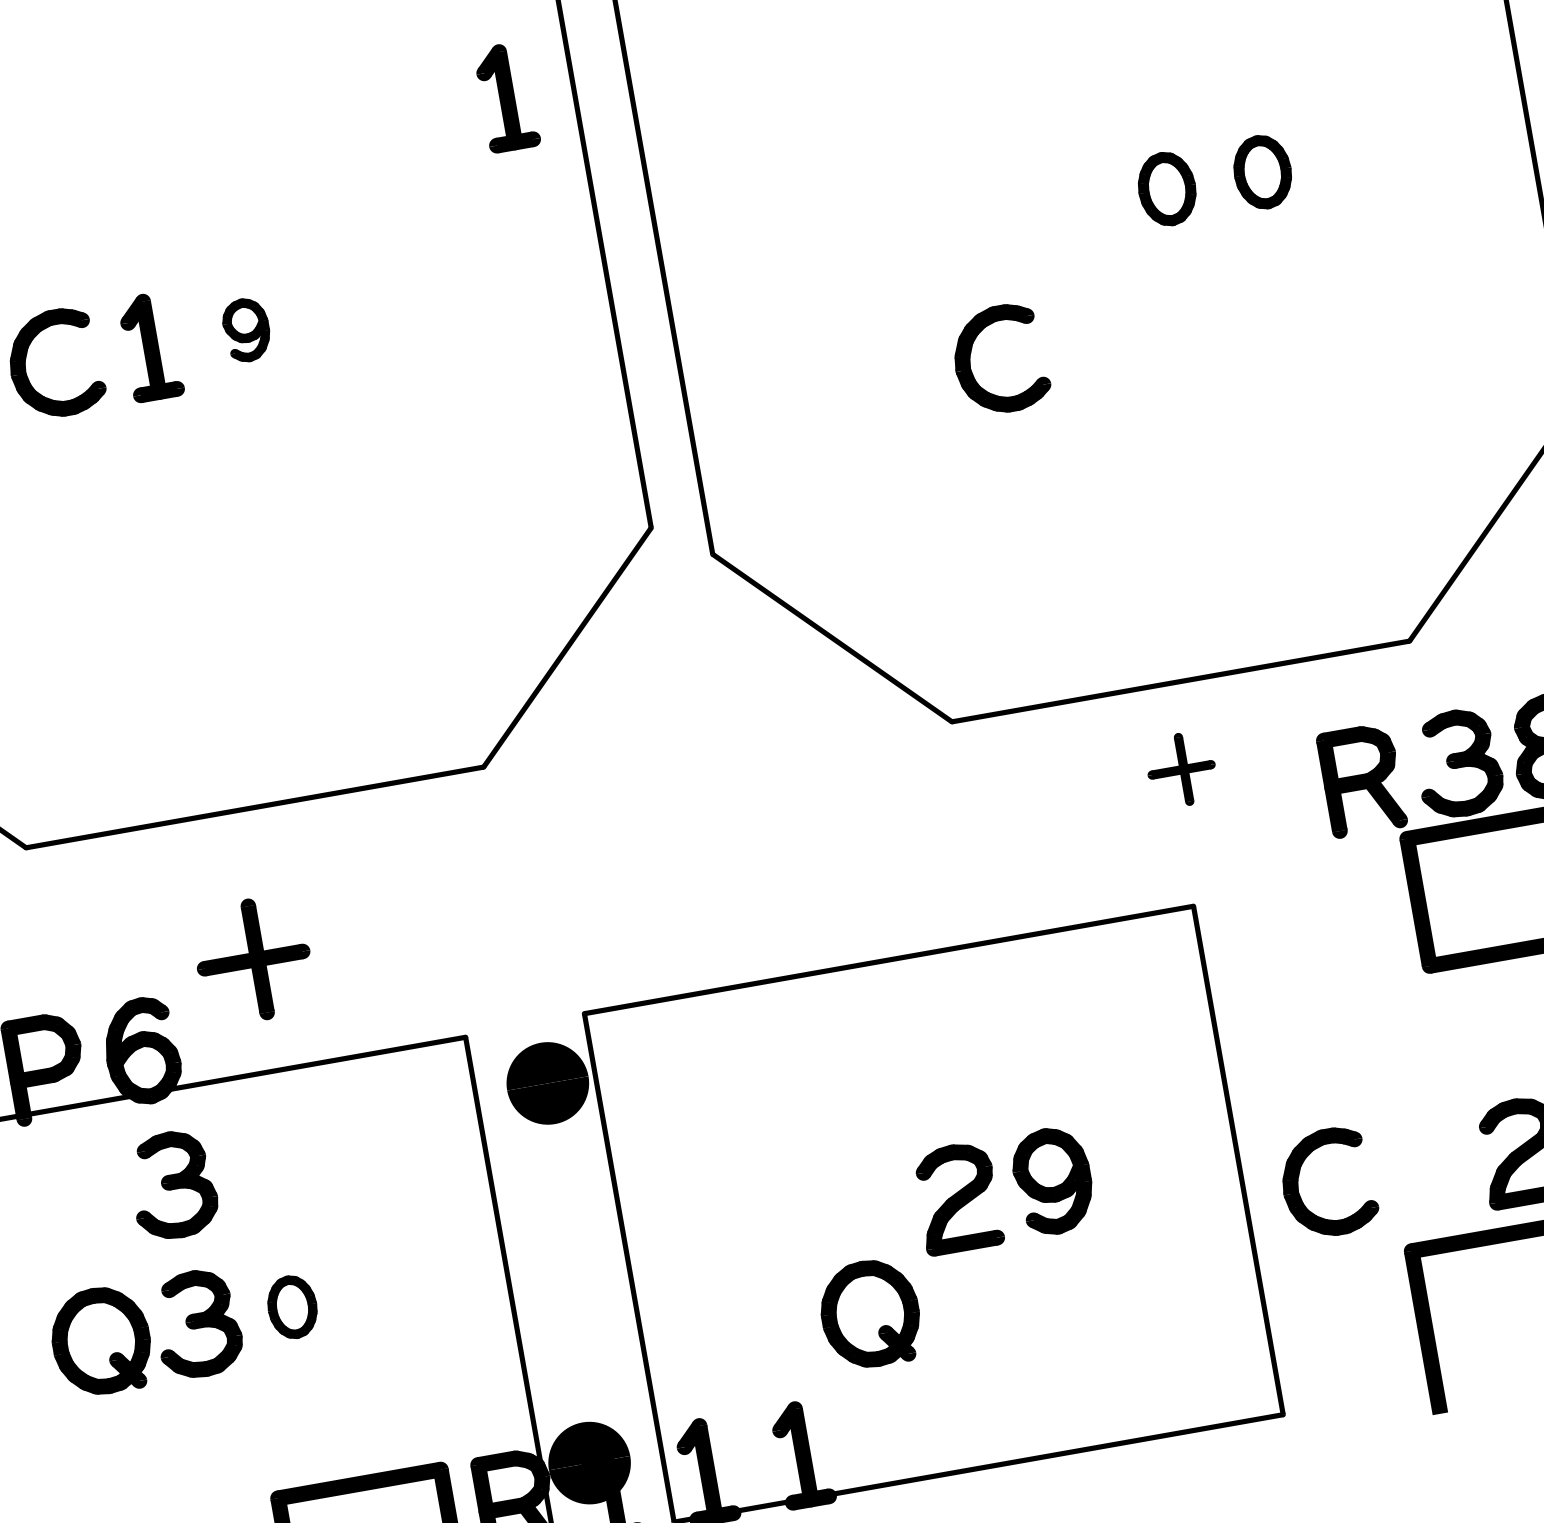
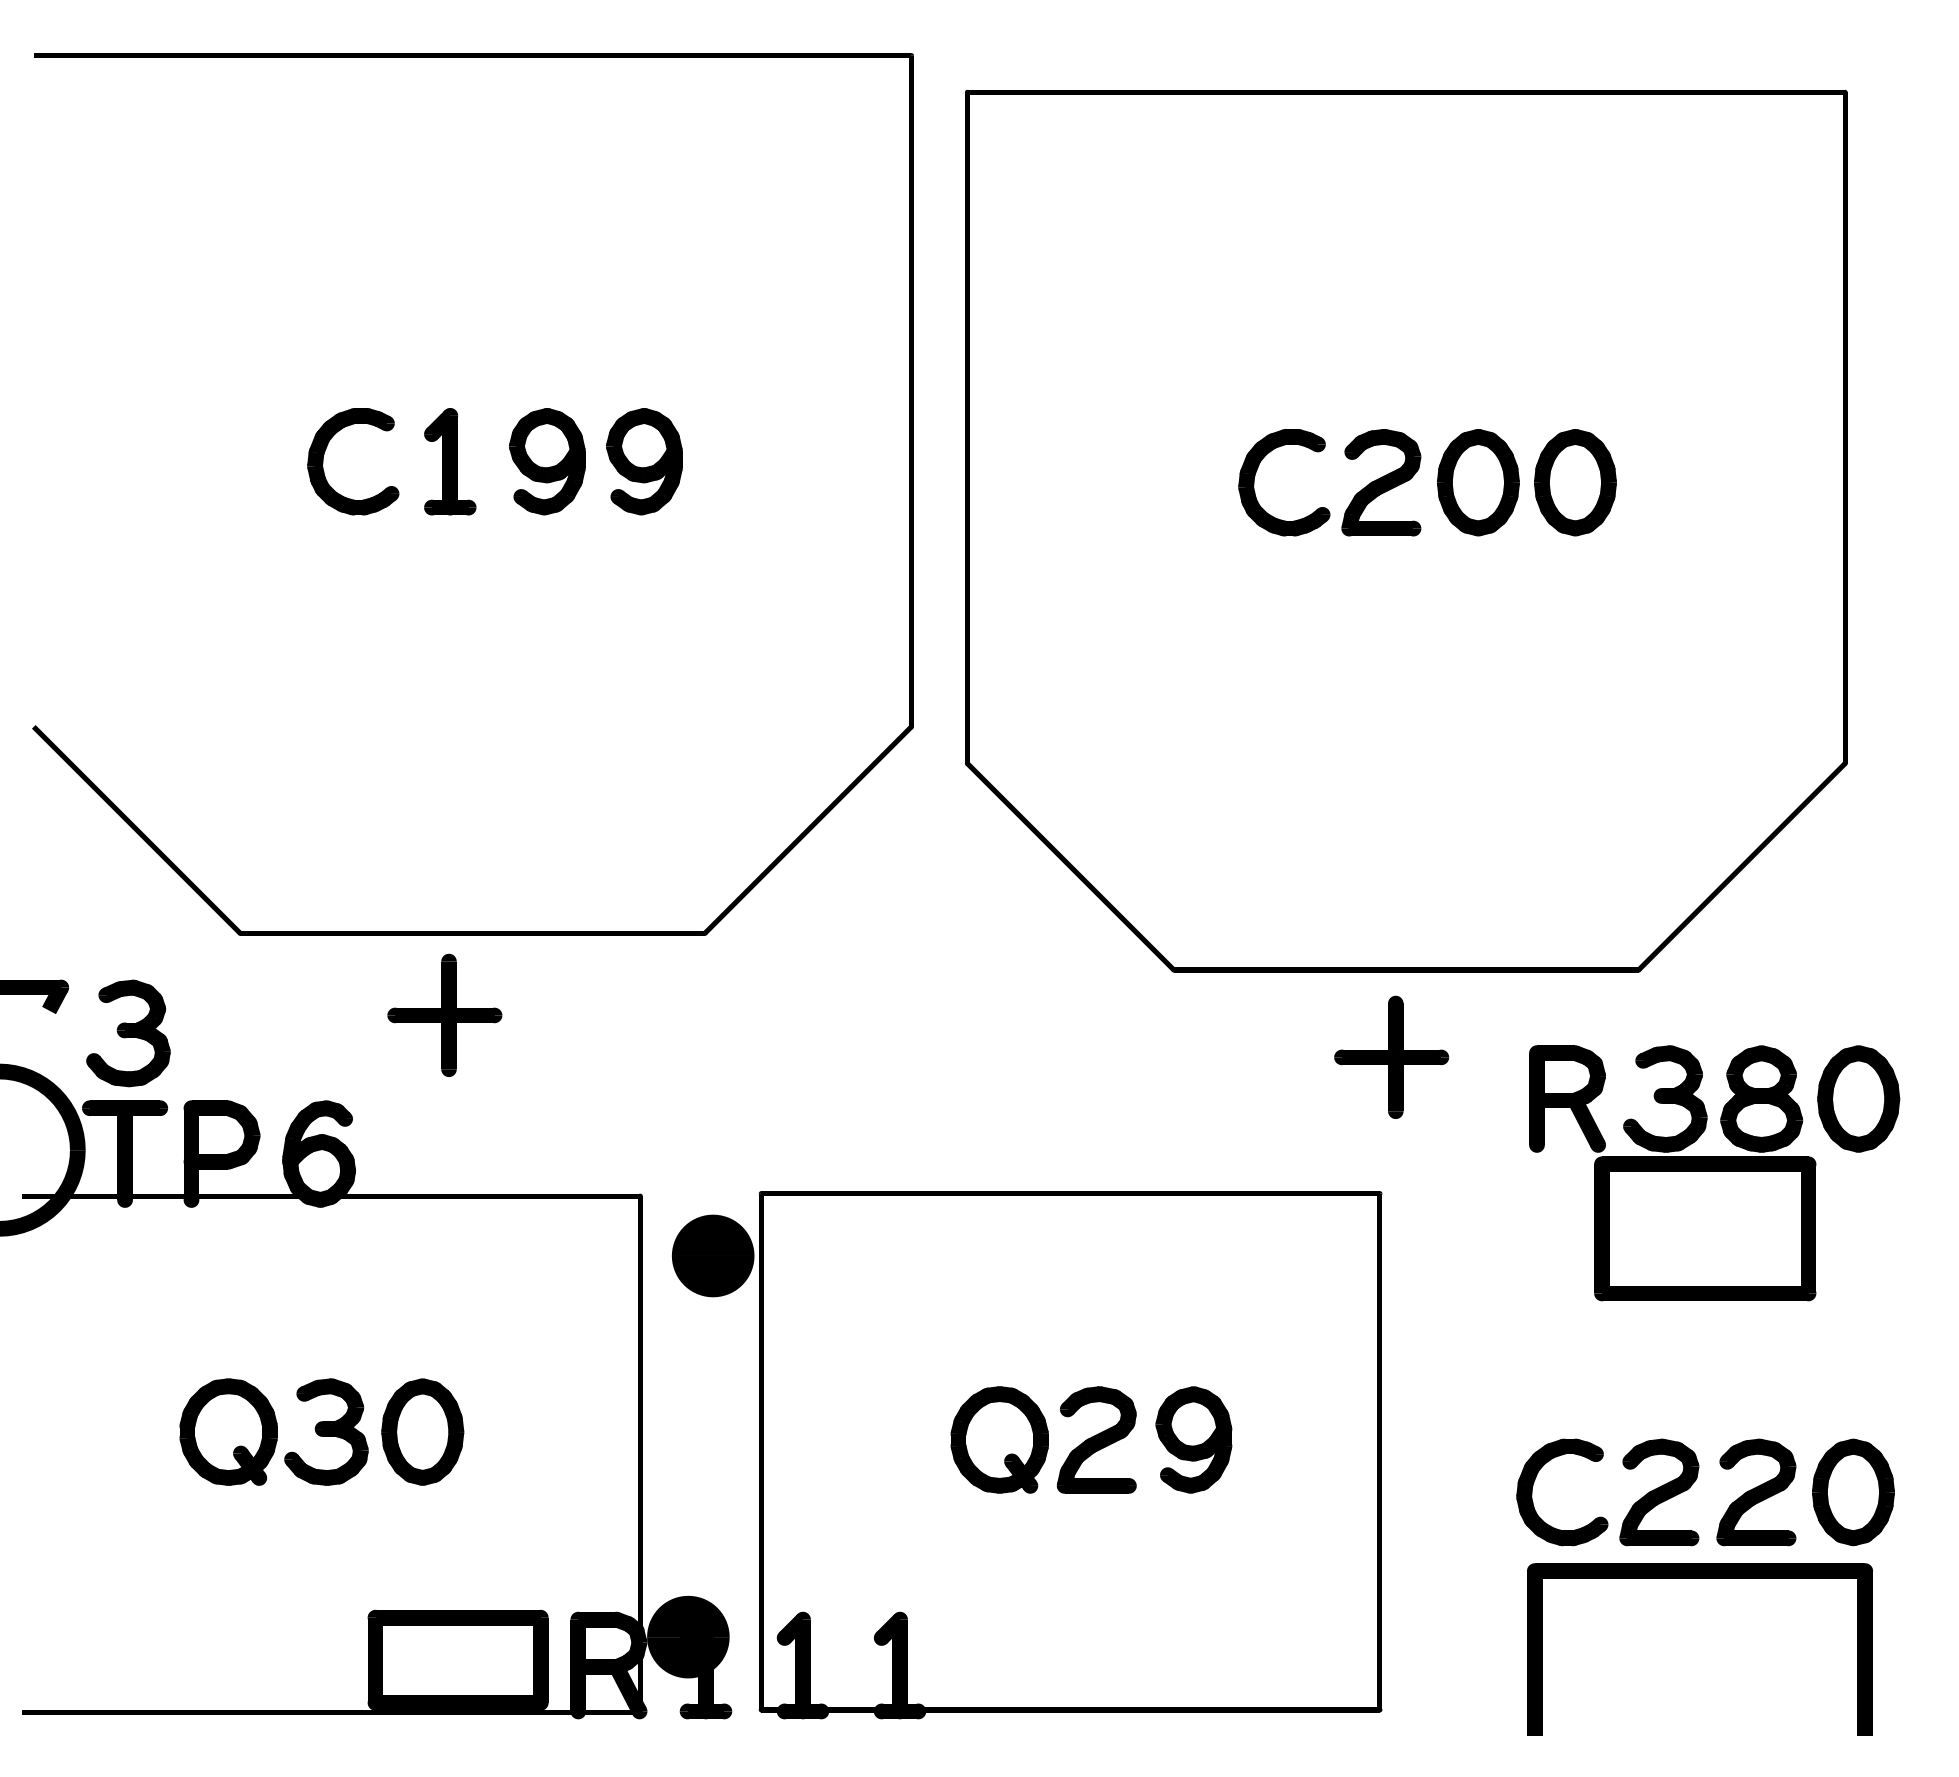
part: (507, 97) -> (844, 277), removed
part: (1262, 171) -> (1575, 482), size x1.43
part: (1167, 188) -> (1478, 482), size x1.43
part: (1071, 205) -> (1381, 482), added
part: (342, 312) -> (644, 461), added
part: (246, 329) -> (547, 461), size x1.67
part: (971, 352) -> (1257, 470), moved
part: (1181, 769) -> (1391, 1056), size x1.67
part: (253, 959) -> (444, 1014), moved
part: (1299, 1175) -> (1535, 1480), moved
part: (173, 1184) -> (326, 1290), removed
part: (292, 1306) -> (422, 1431), size x1.67
part: (870, 1313) -> (999, 1439), moved

